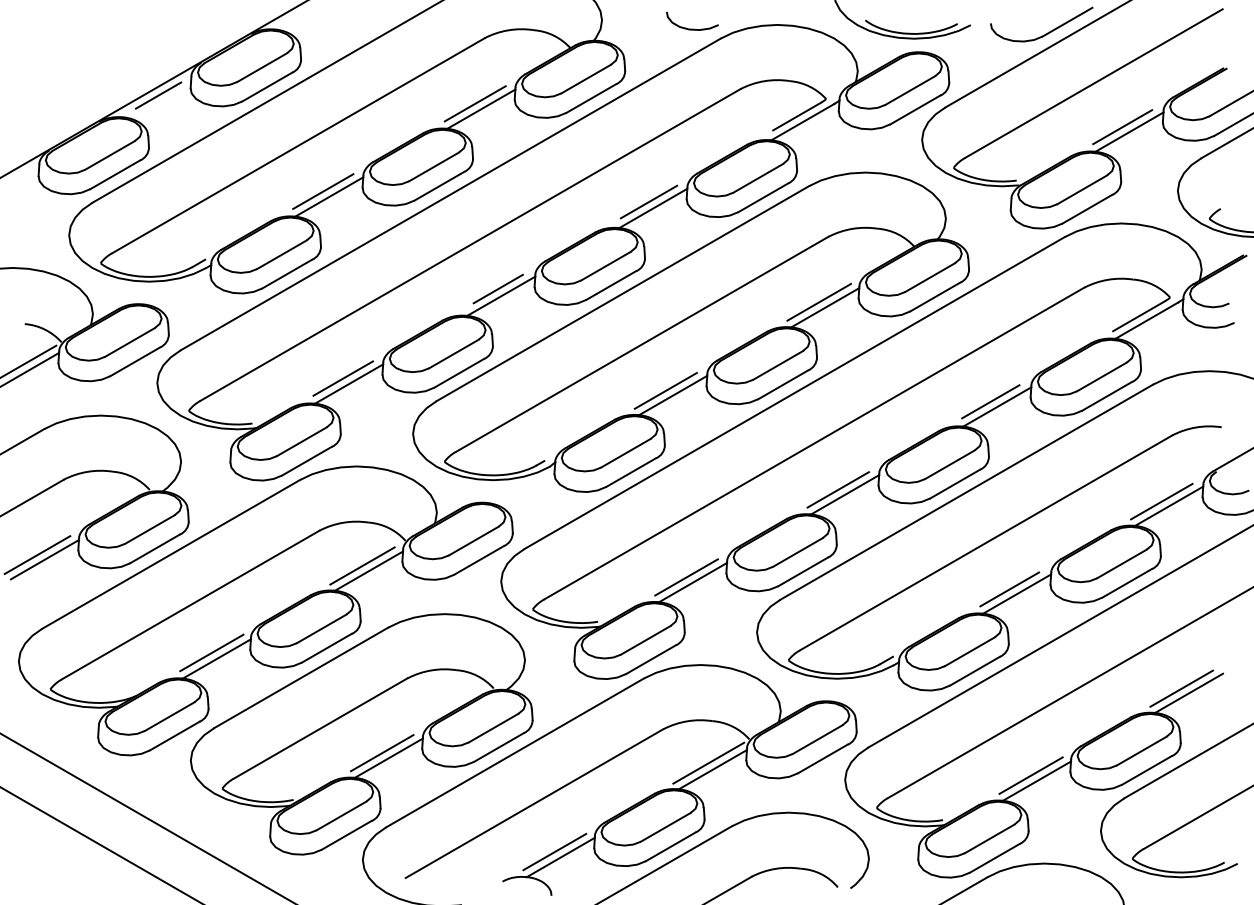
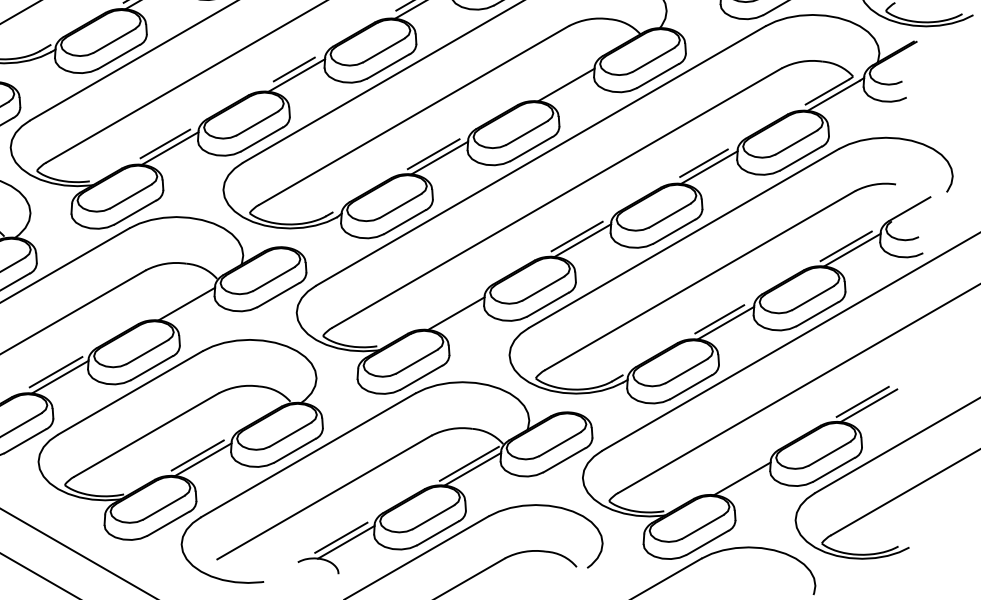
line: (819, 301) -> (561, 79), removed
line: (362, 565) -> (181, 299), removed
line: (686, 577) -> (450, 309), removed
line: (1030, 775) -> (737, 474), removed

